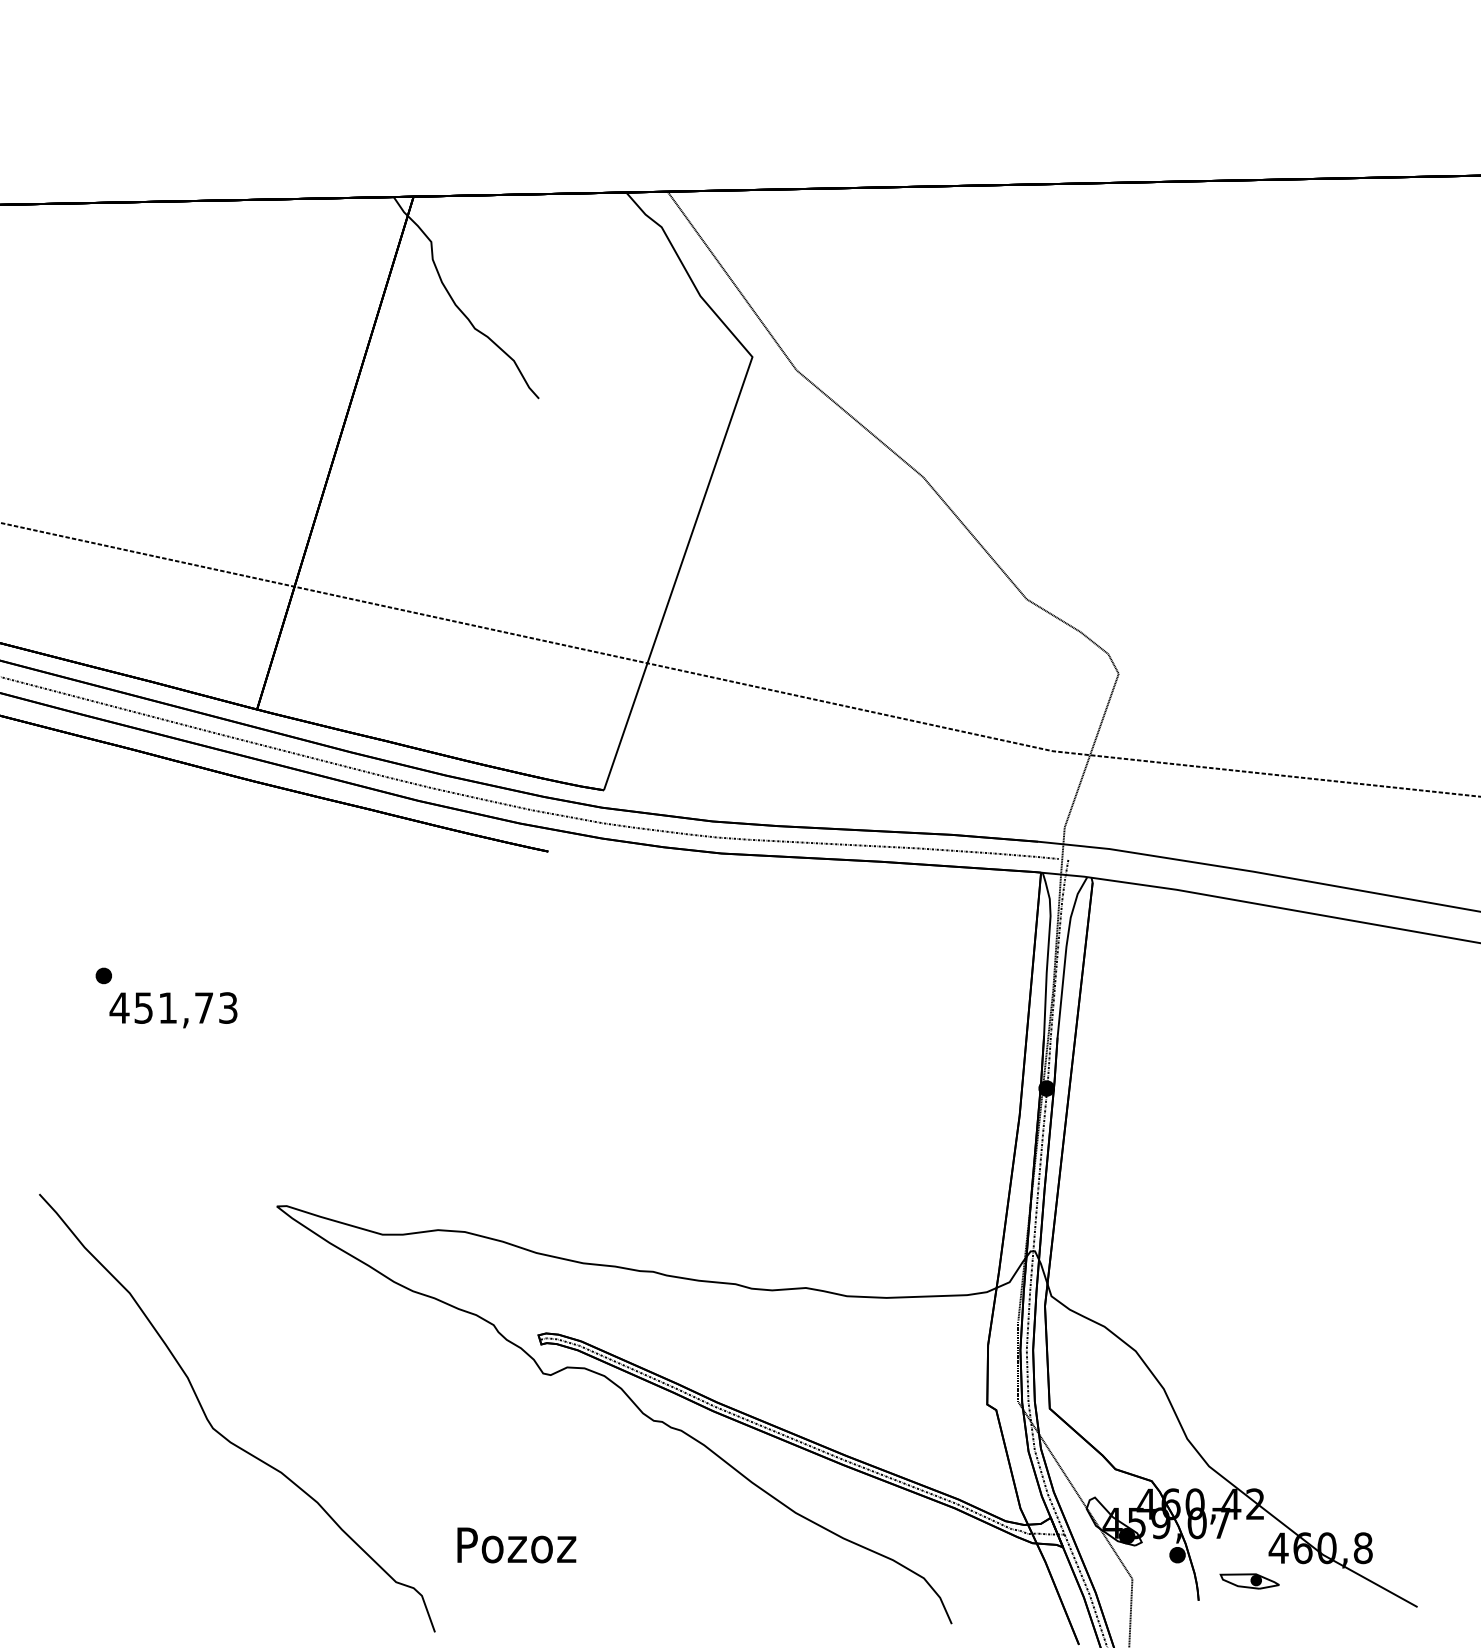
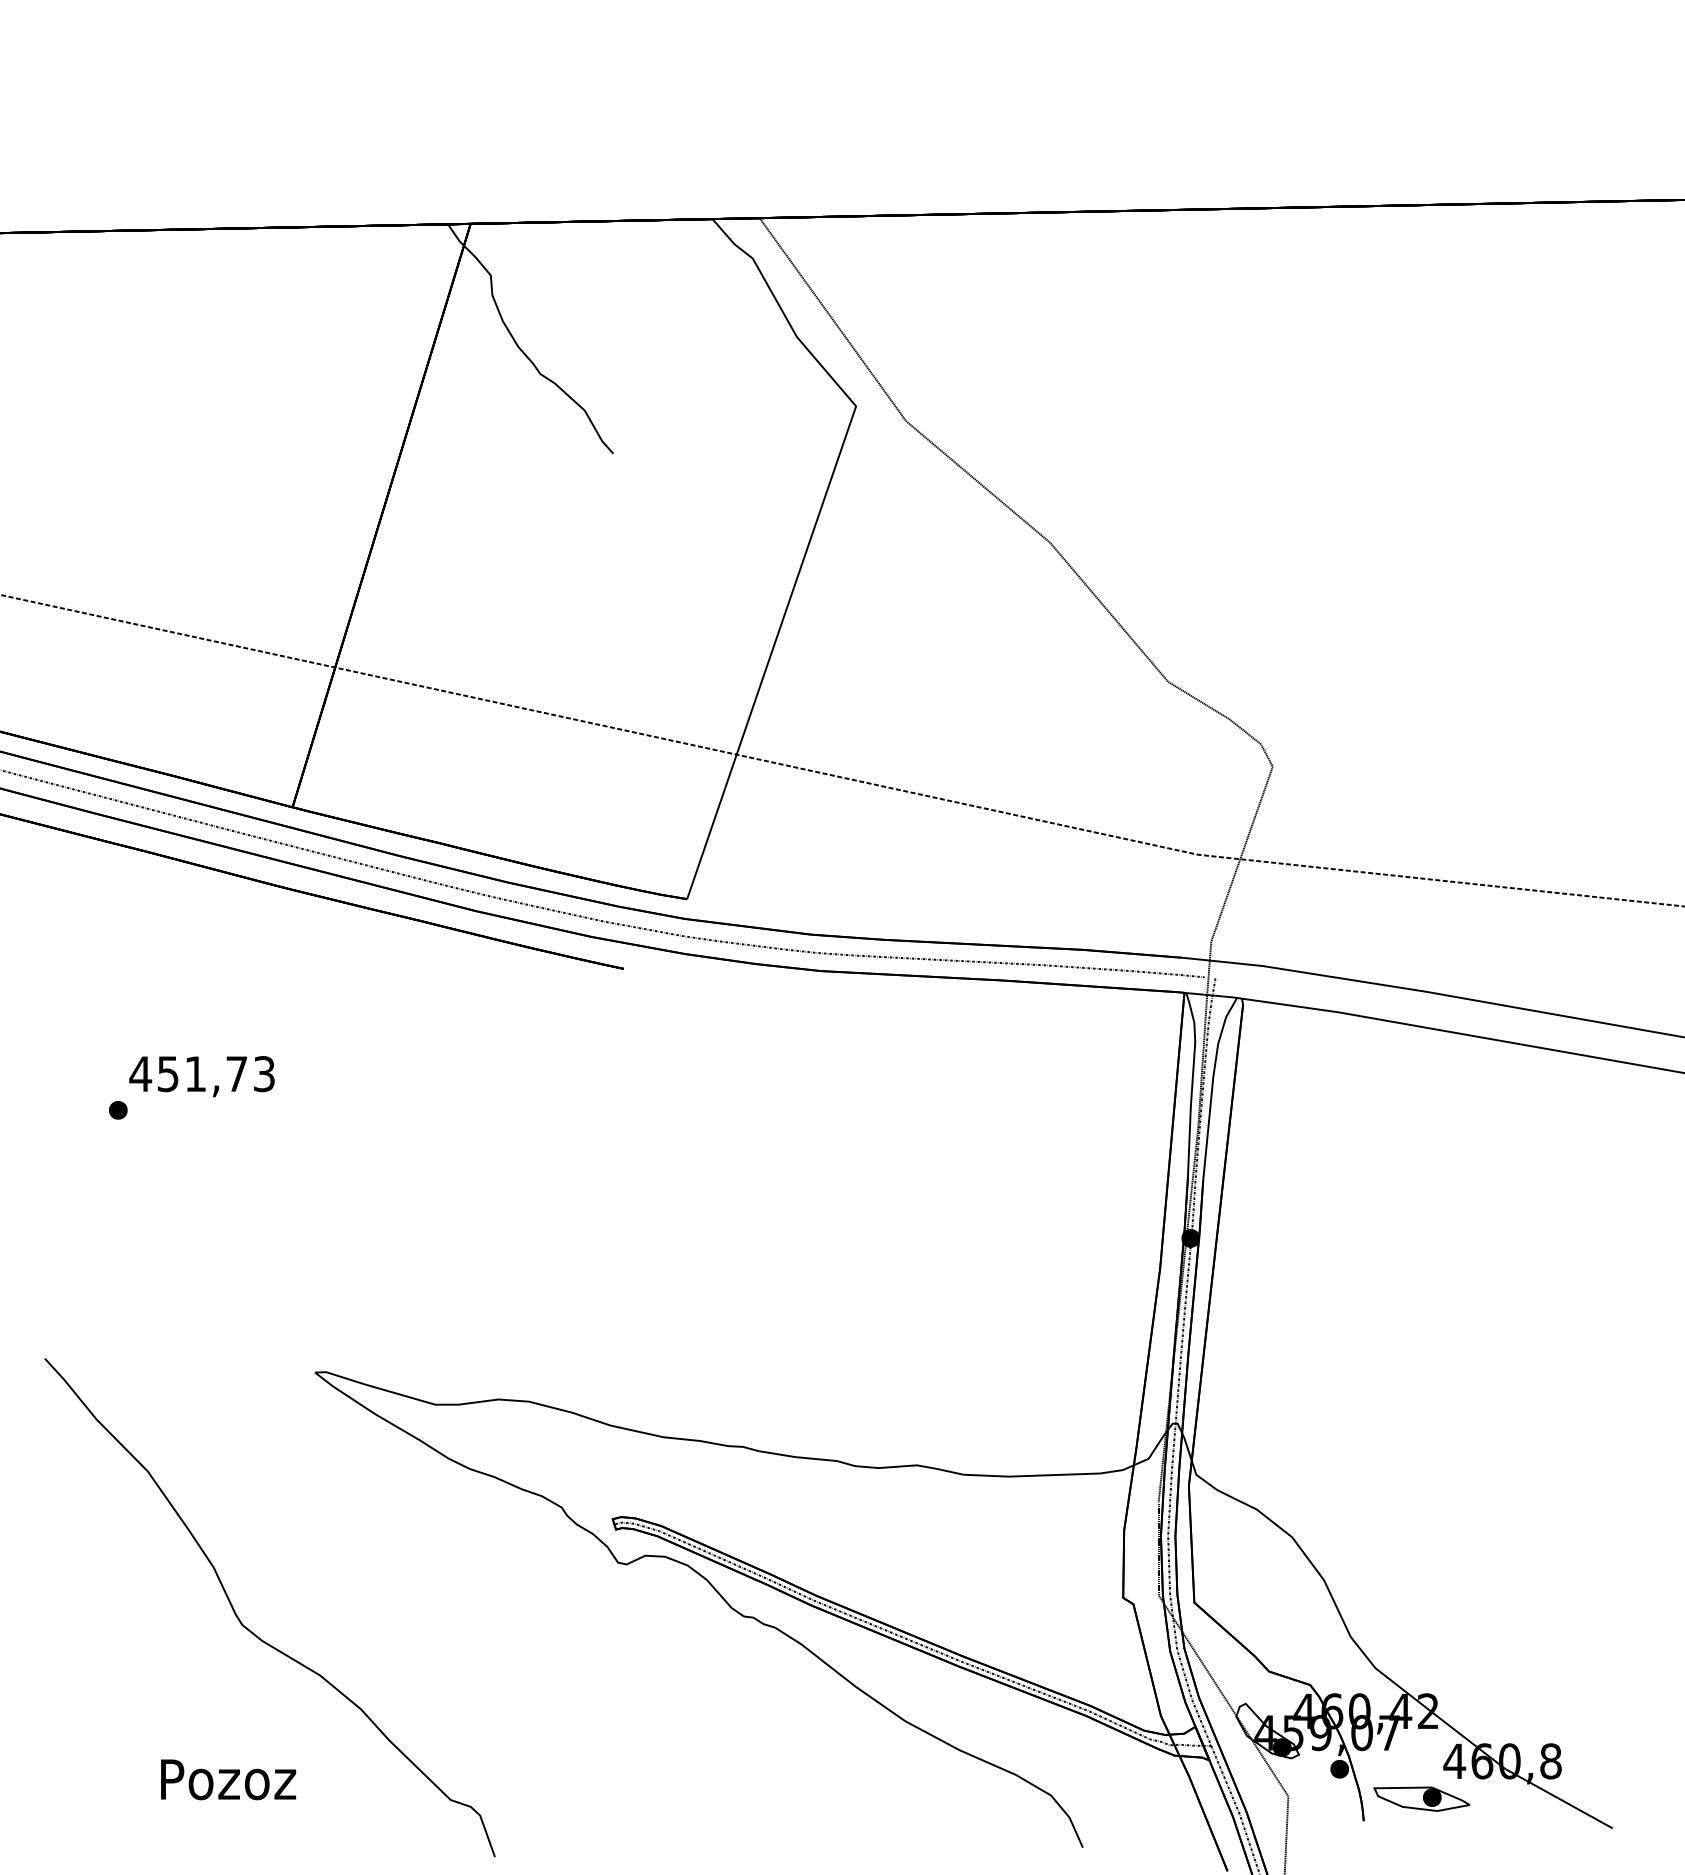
text: (173, 1010) -> (202, 1076), moved
text: (516, 1545) -> (228, 1779), moved
part: (1249, 1581) -> (1421, 1799), size x1.43

